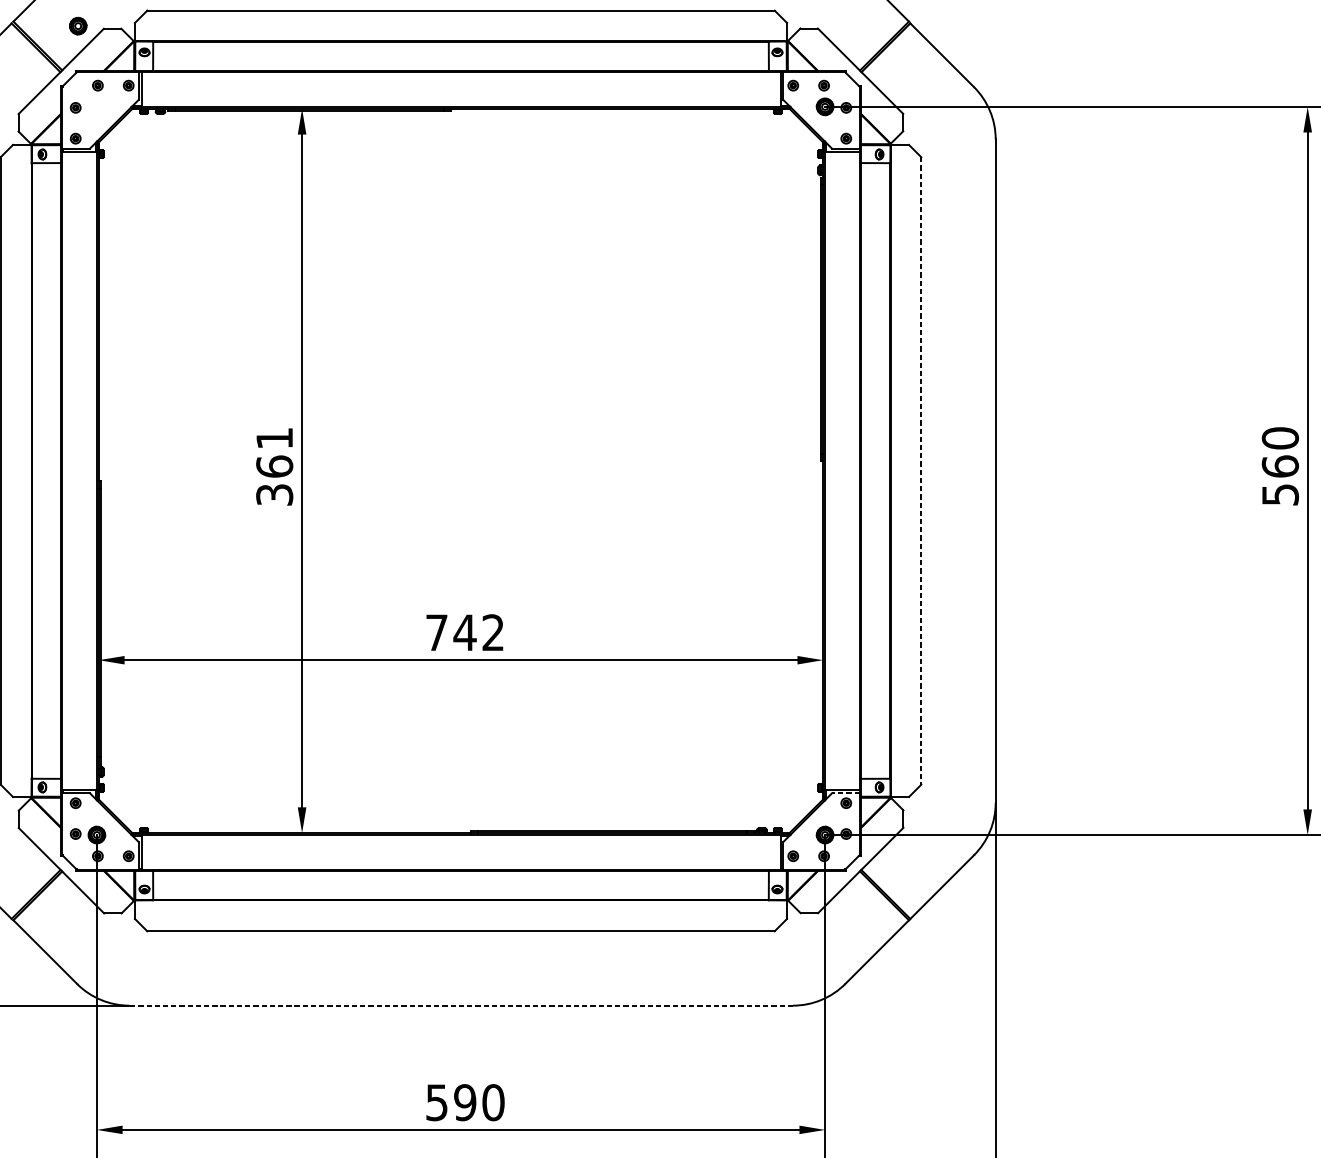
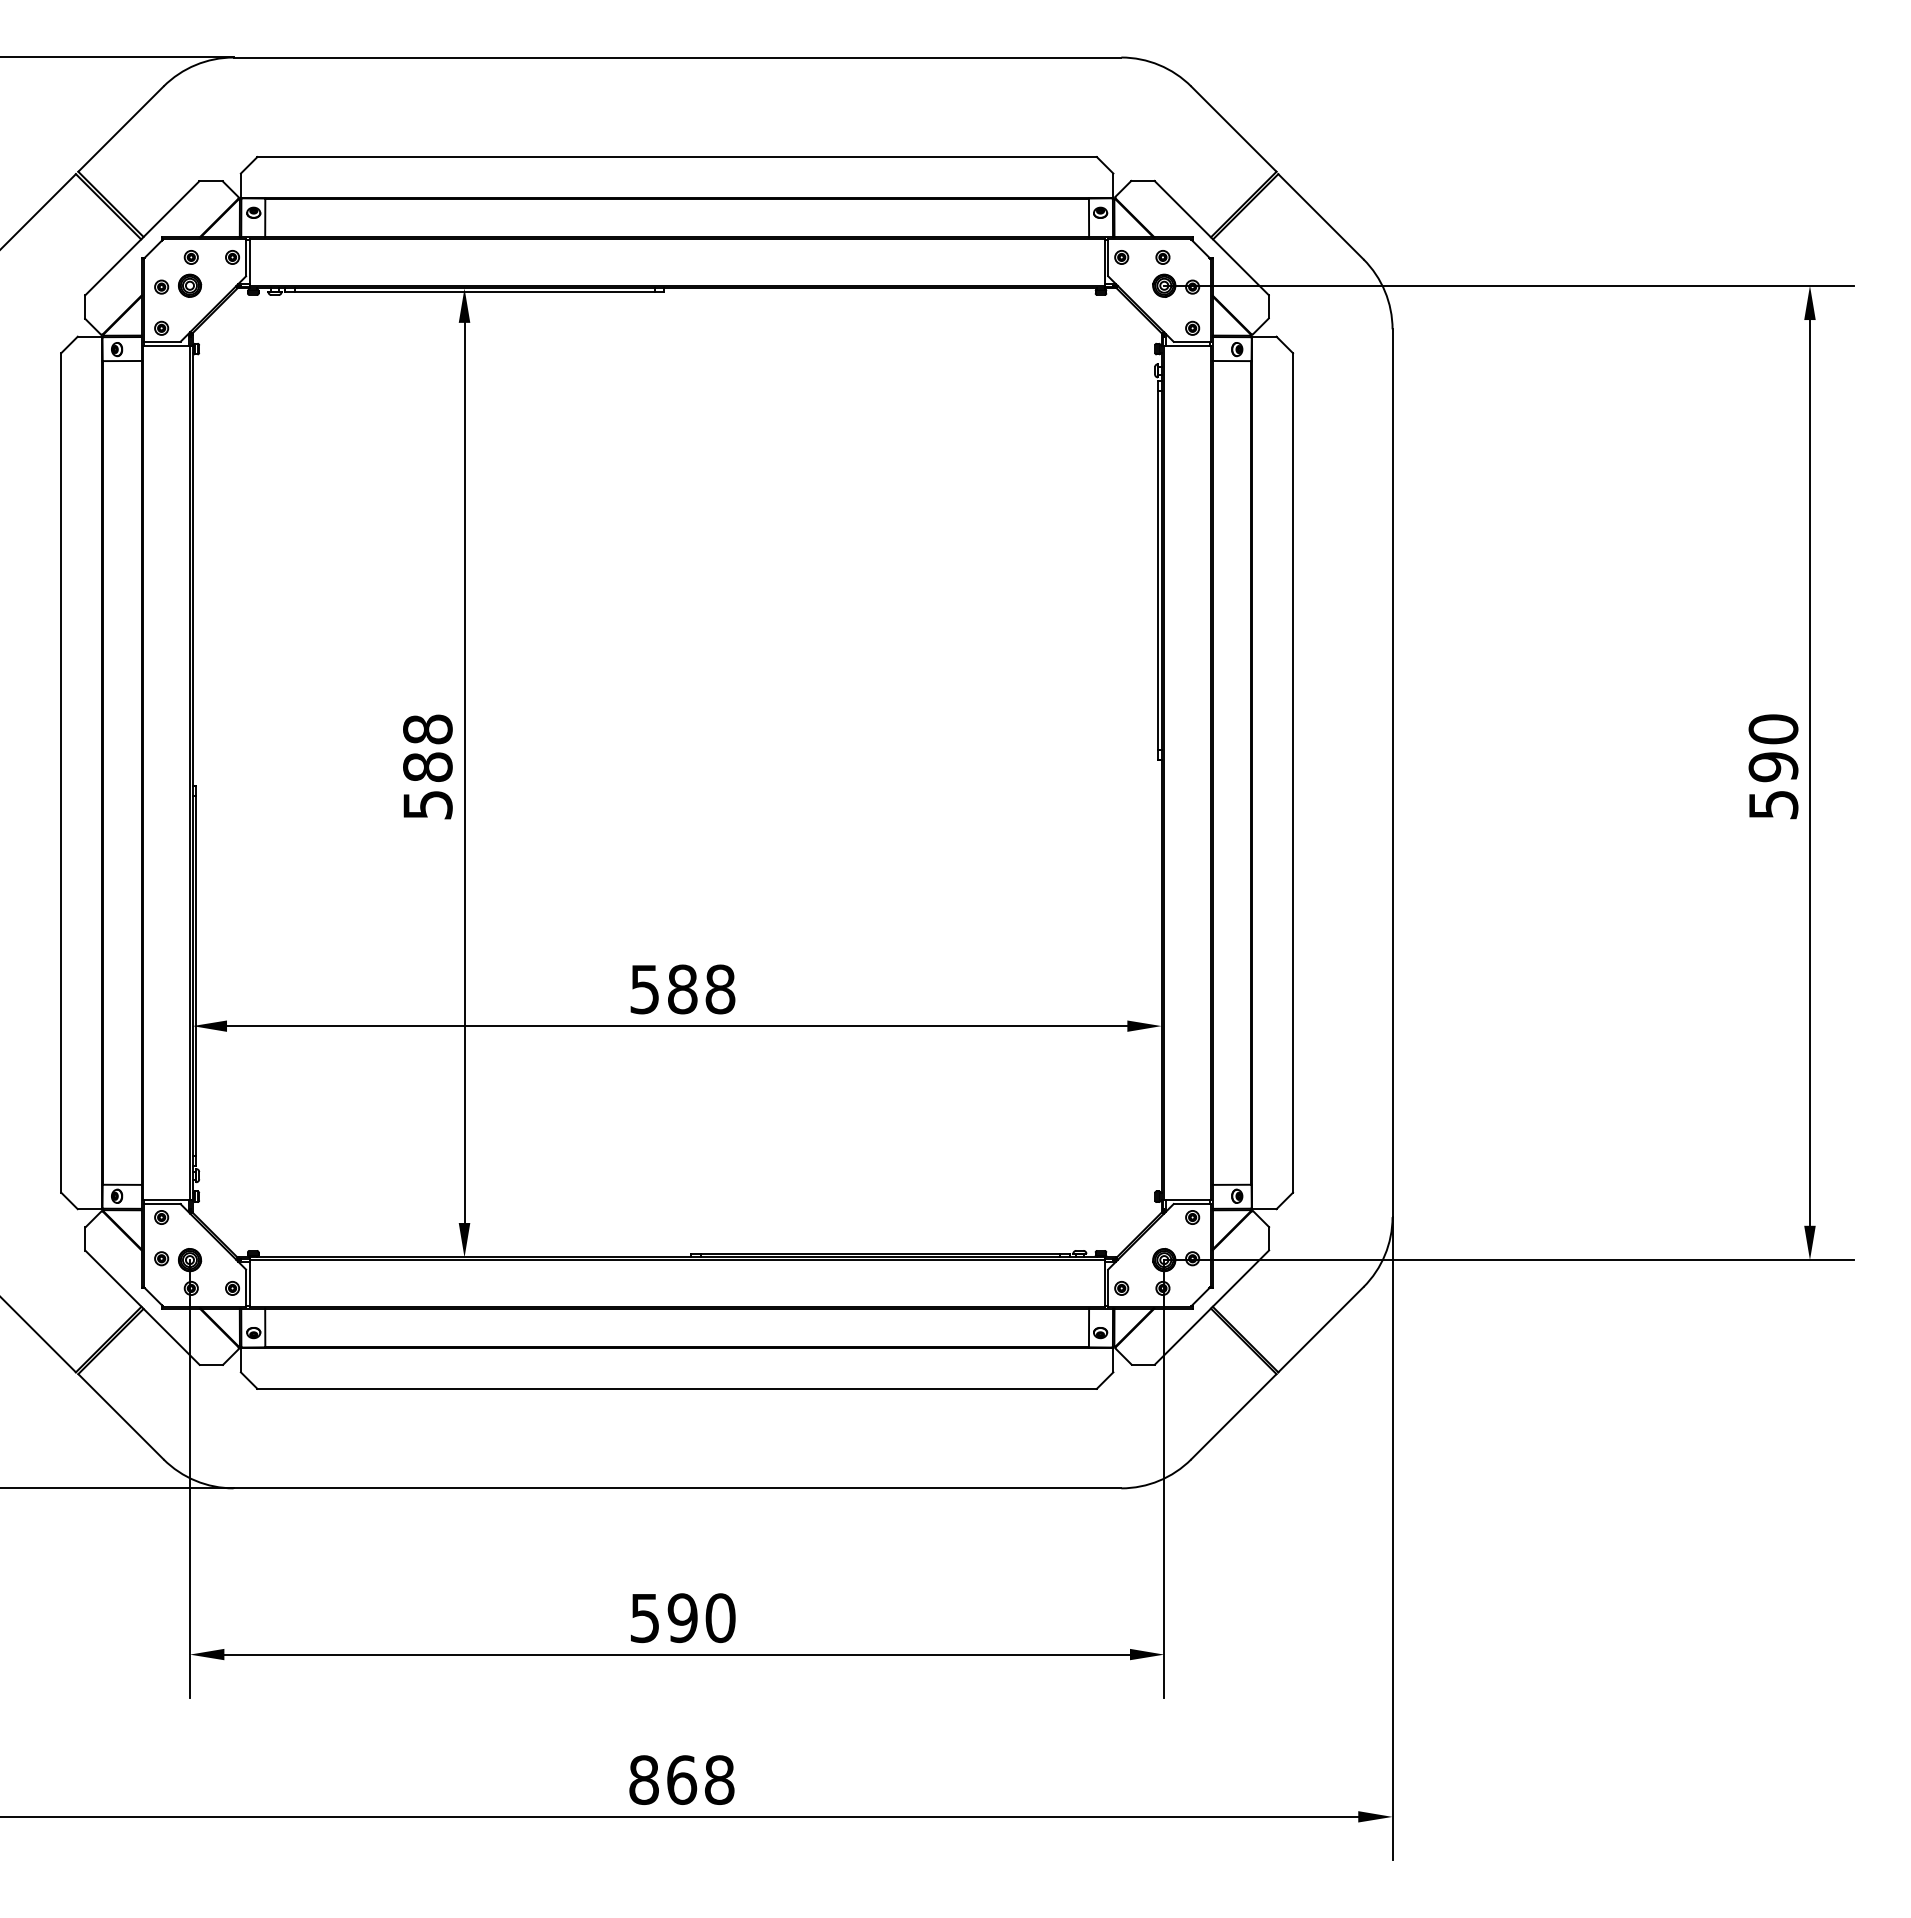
part: (78, 25) -> (190, 285), moved
text: (274, 466) -> (427, 766), 361 -> 588
text: (1280, 466) -> (1773, 767), 560 -> 590
line: (921, 470) -> (1293, 772), dashed -> solid
text: (465, 632) -> (682, 989), 742 -> 588
line: (846, 793) -> (1192, 1204), dashed -> solid
line: (461, 1005) -> (677, 1488), dashed -> solid

